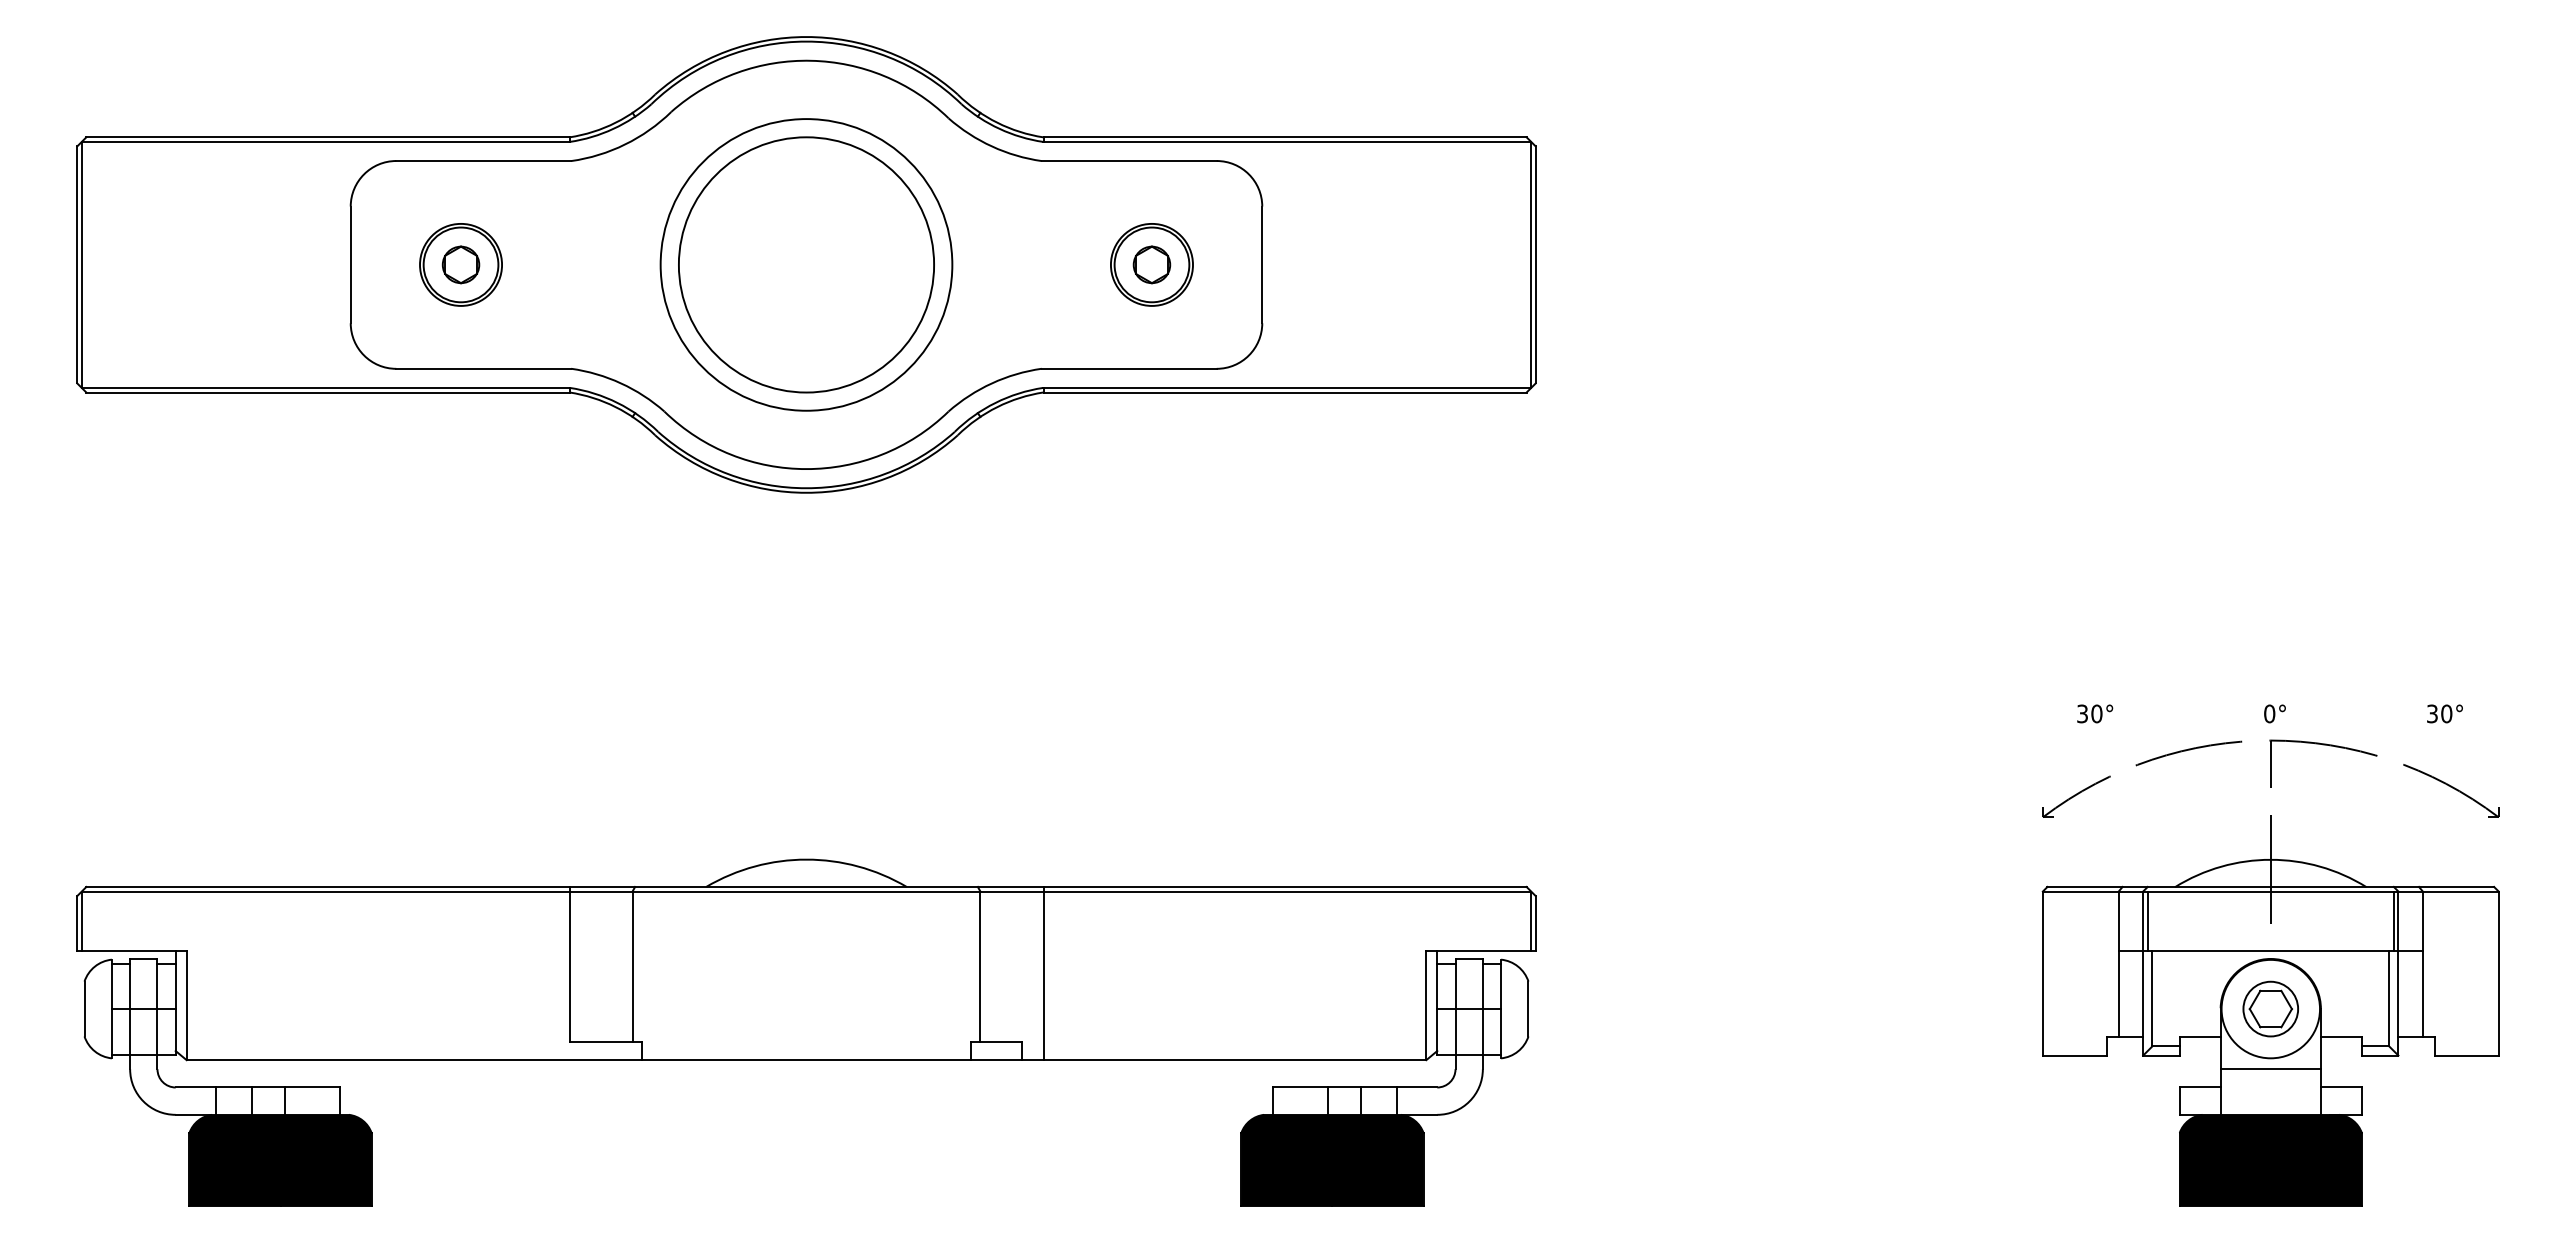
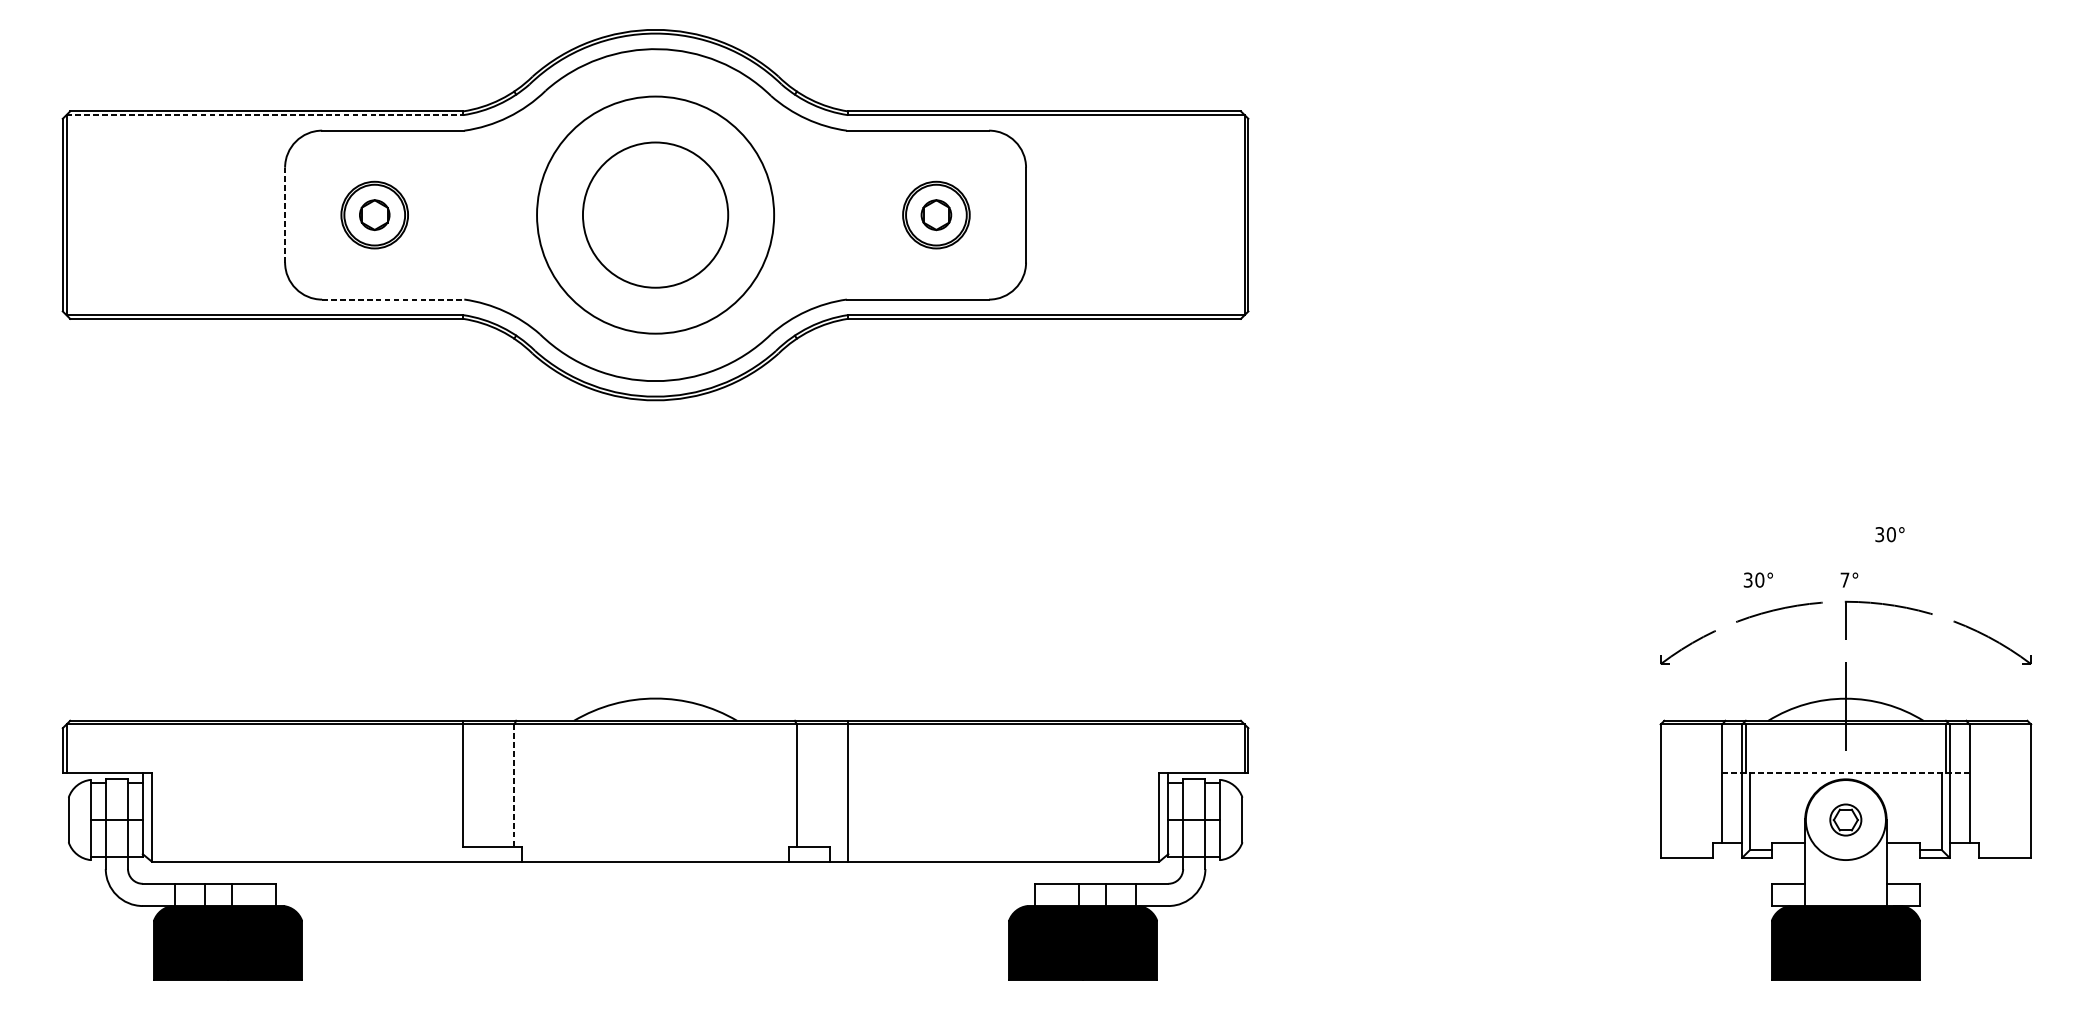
line: (326, 141) -> (265, 114), solid -> dashed
line: (350, 264) -> (284, 214), solid -> dashed
circle: (806, 264) -> (655, 214), size x0.7
line: (484, 368) -> (393, 299), solid -> dashed
text: (2095, 713) -> (1758, 579), moved
text: (2269, 713) -> (1844, 579), 0° -> 7°
text: (2444, 713) -> (1889, 534), moved
line: (2271, 950) -> (1846, 772), solid -> dashed
line: (632, 967) -> (514, 786), solid -> dashed
part: (2270, 1008) -> (1845, 819), size x0.7
line: (2270, 1069) -> (1845, 869), removed

